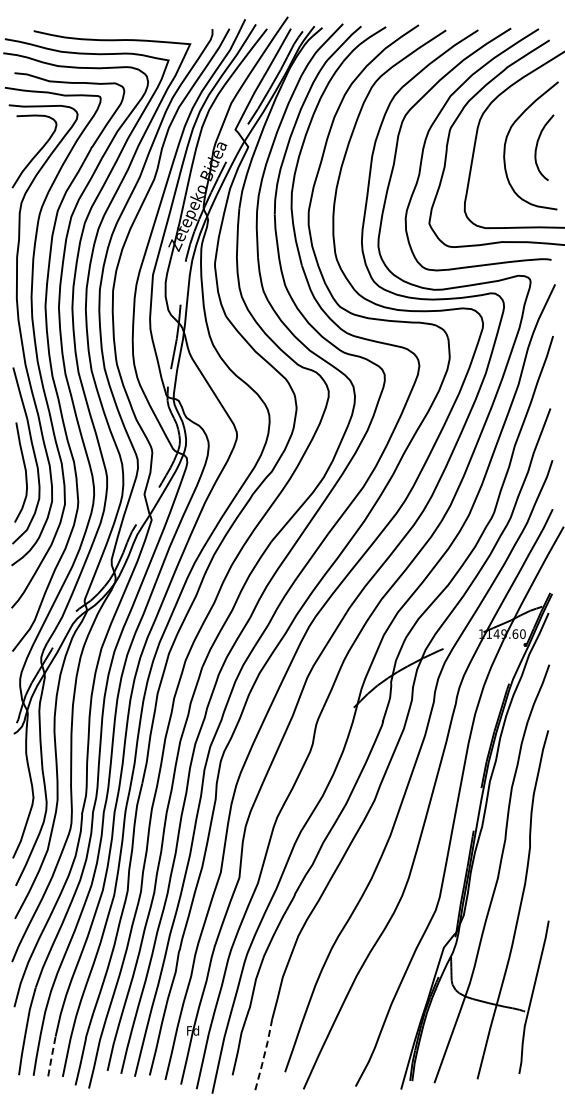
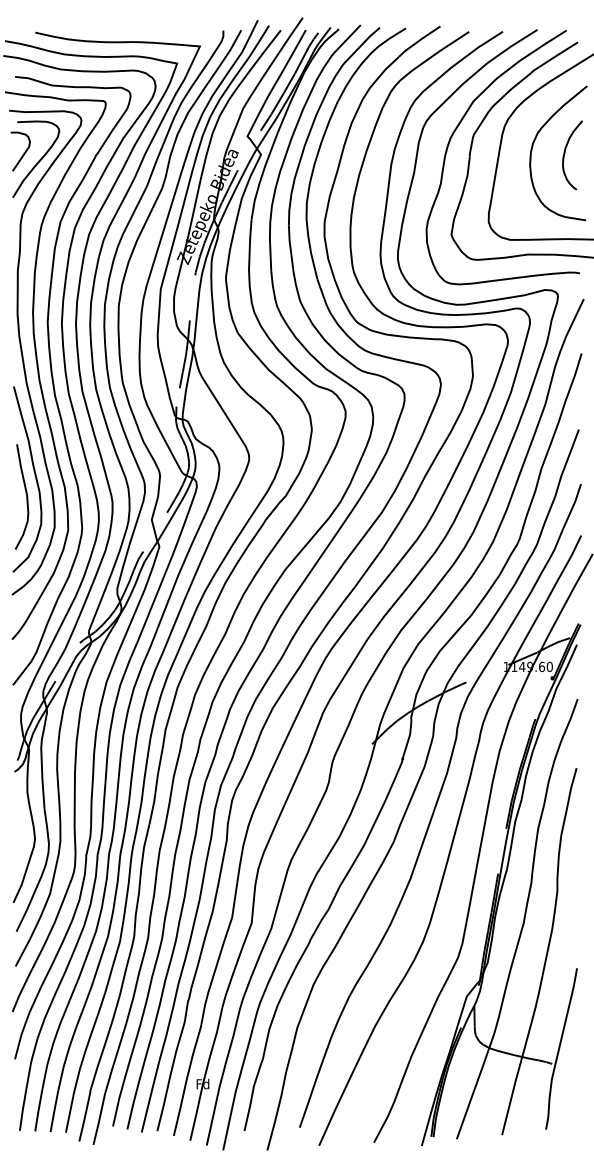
curve: (22, 145) -> (23, 152), added
line: (264, 1056) -> (278, 1111), dashed -> solid
line: (51, 1057) -> (54, 1112), dashed -> solid

